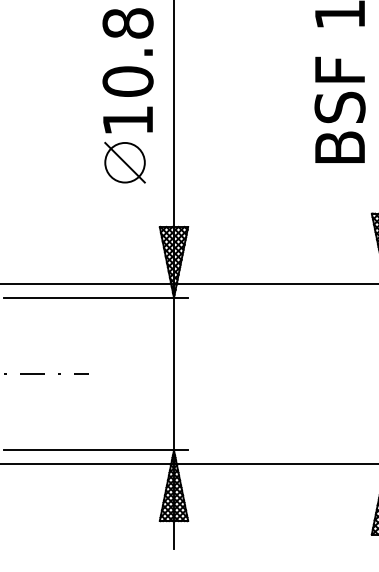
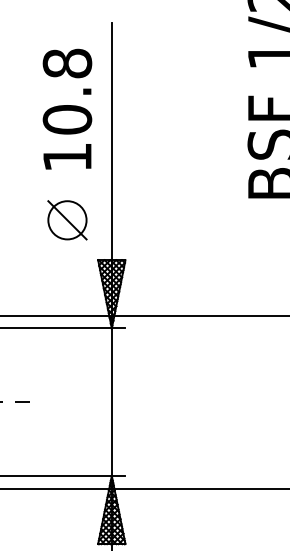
part: (124, 162) -> (66, 220), moved

